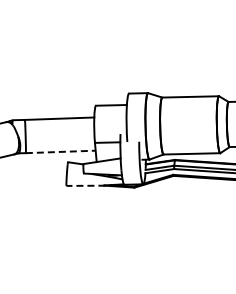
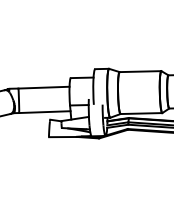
line: (60, 151) -> (44, 111), dashed -> solid
line: (85, 185) -> (63, 136), dashed -> solid

